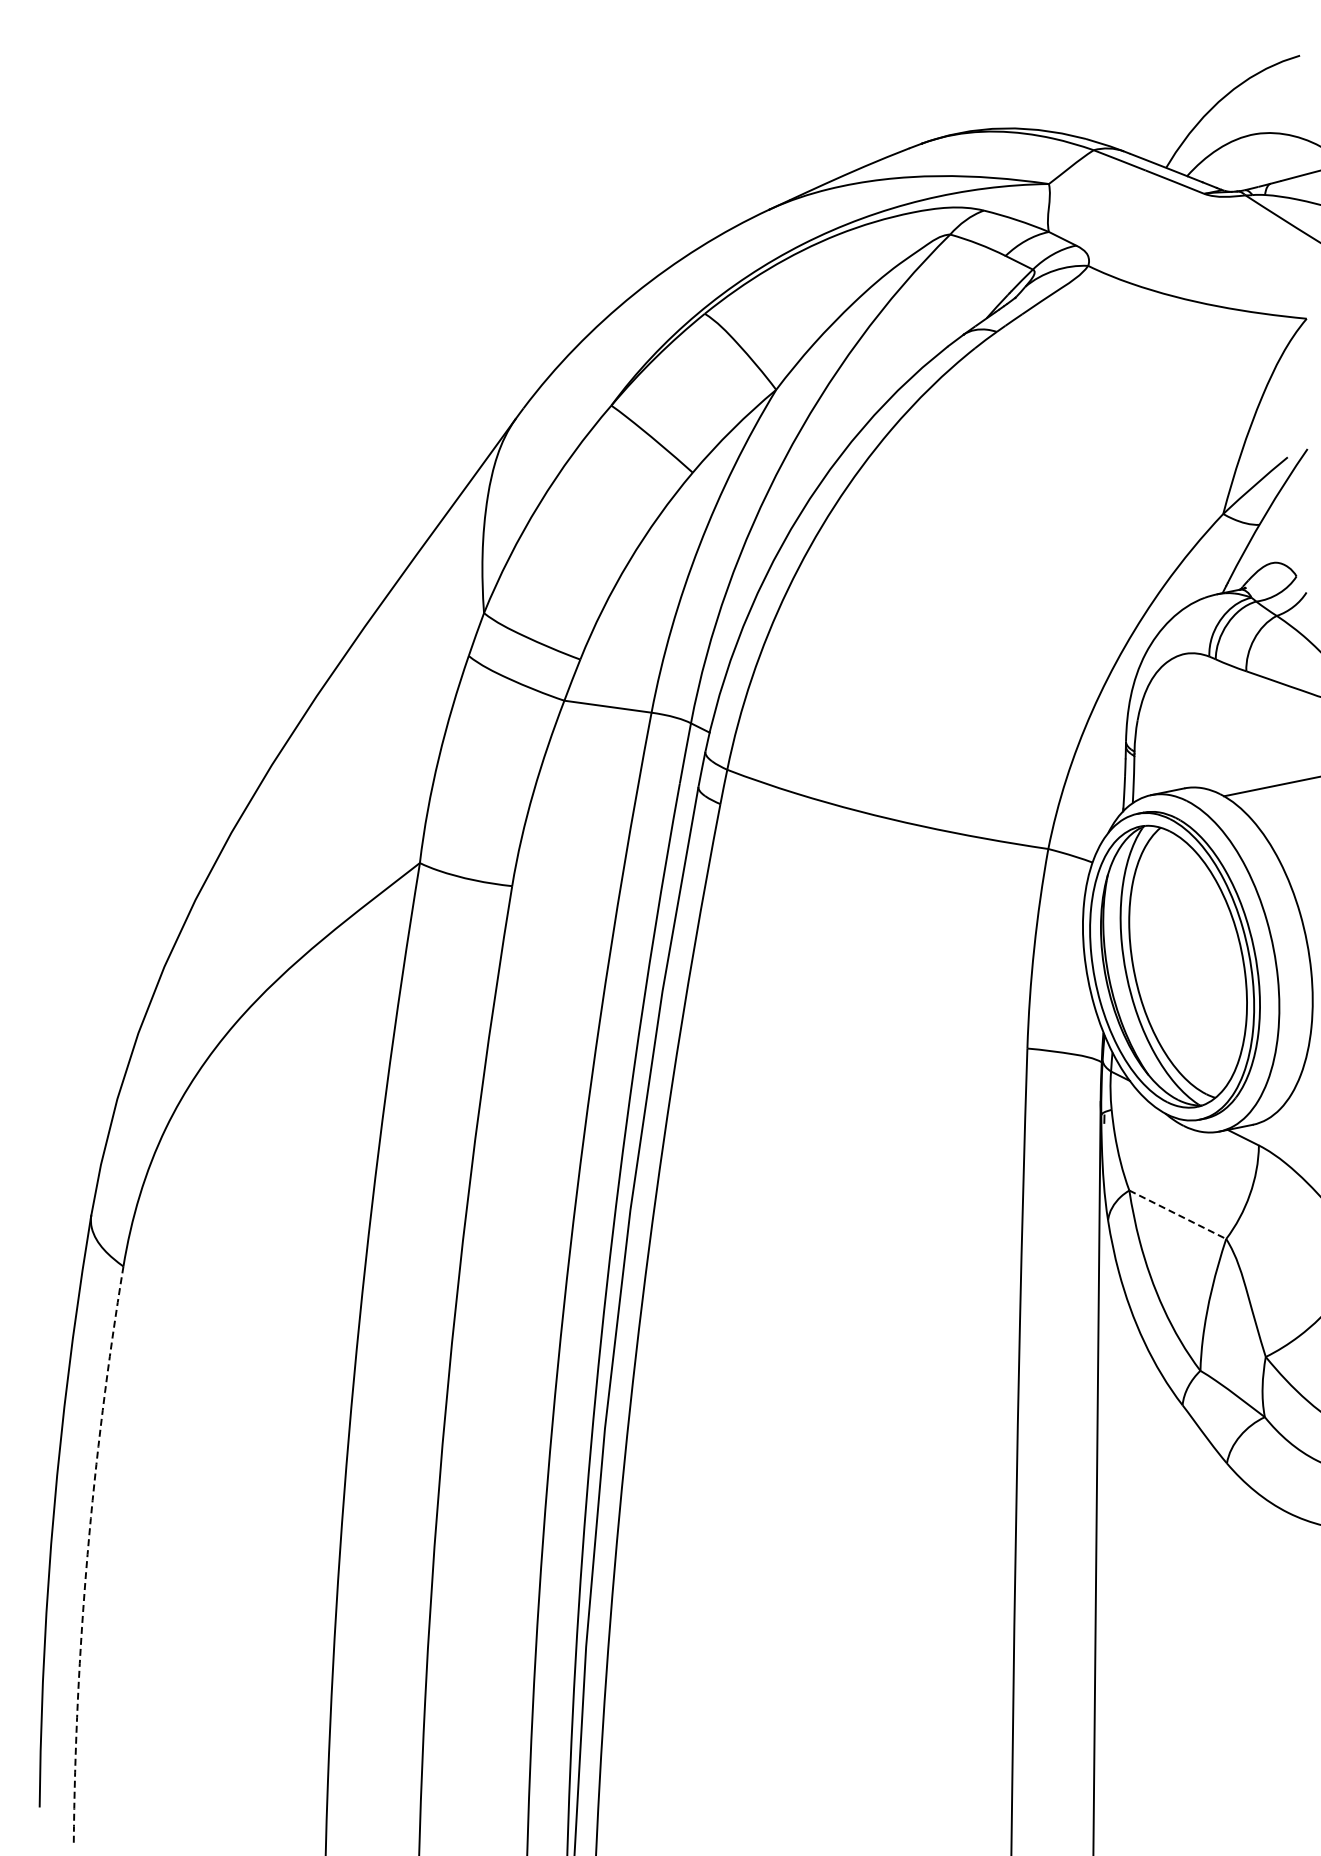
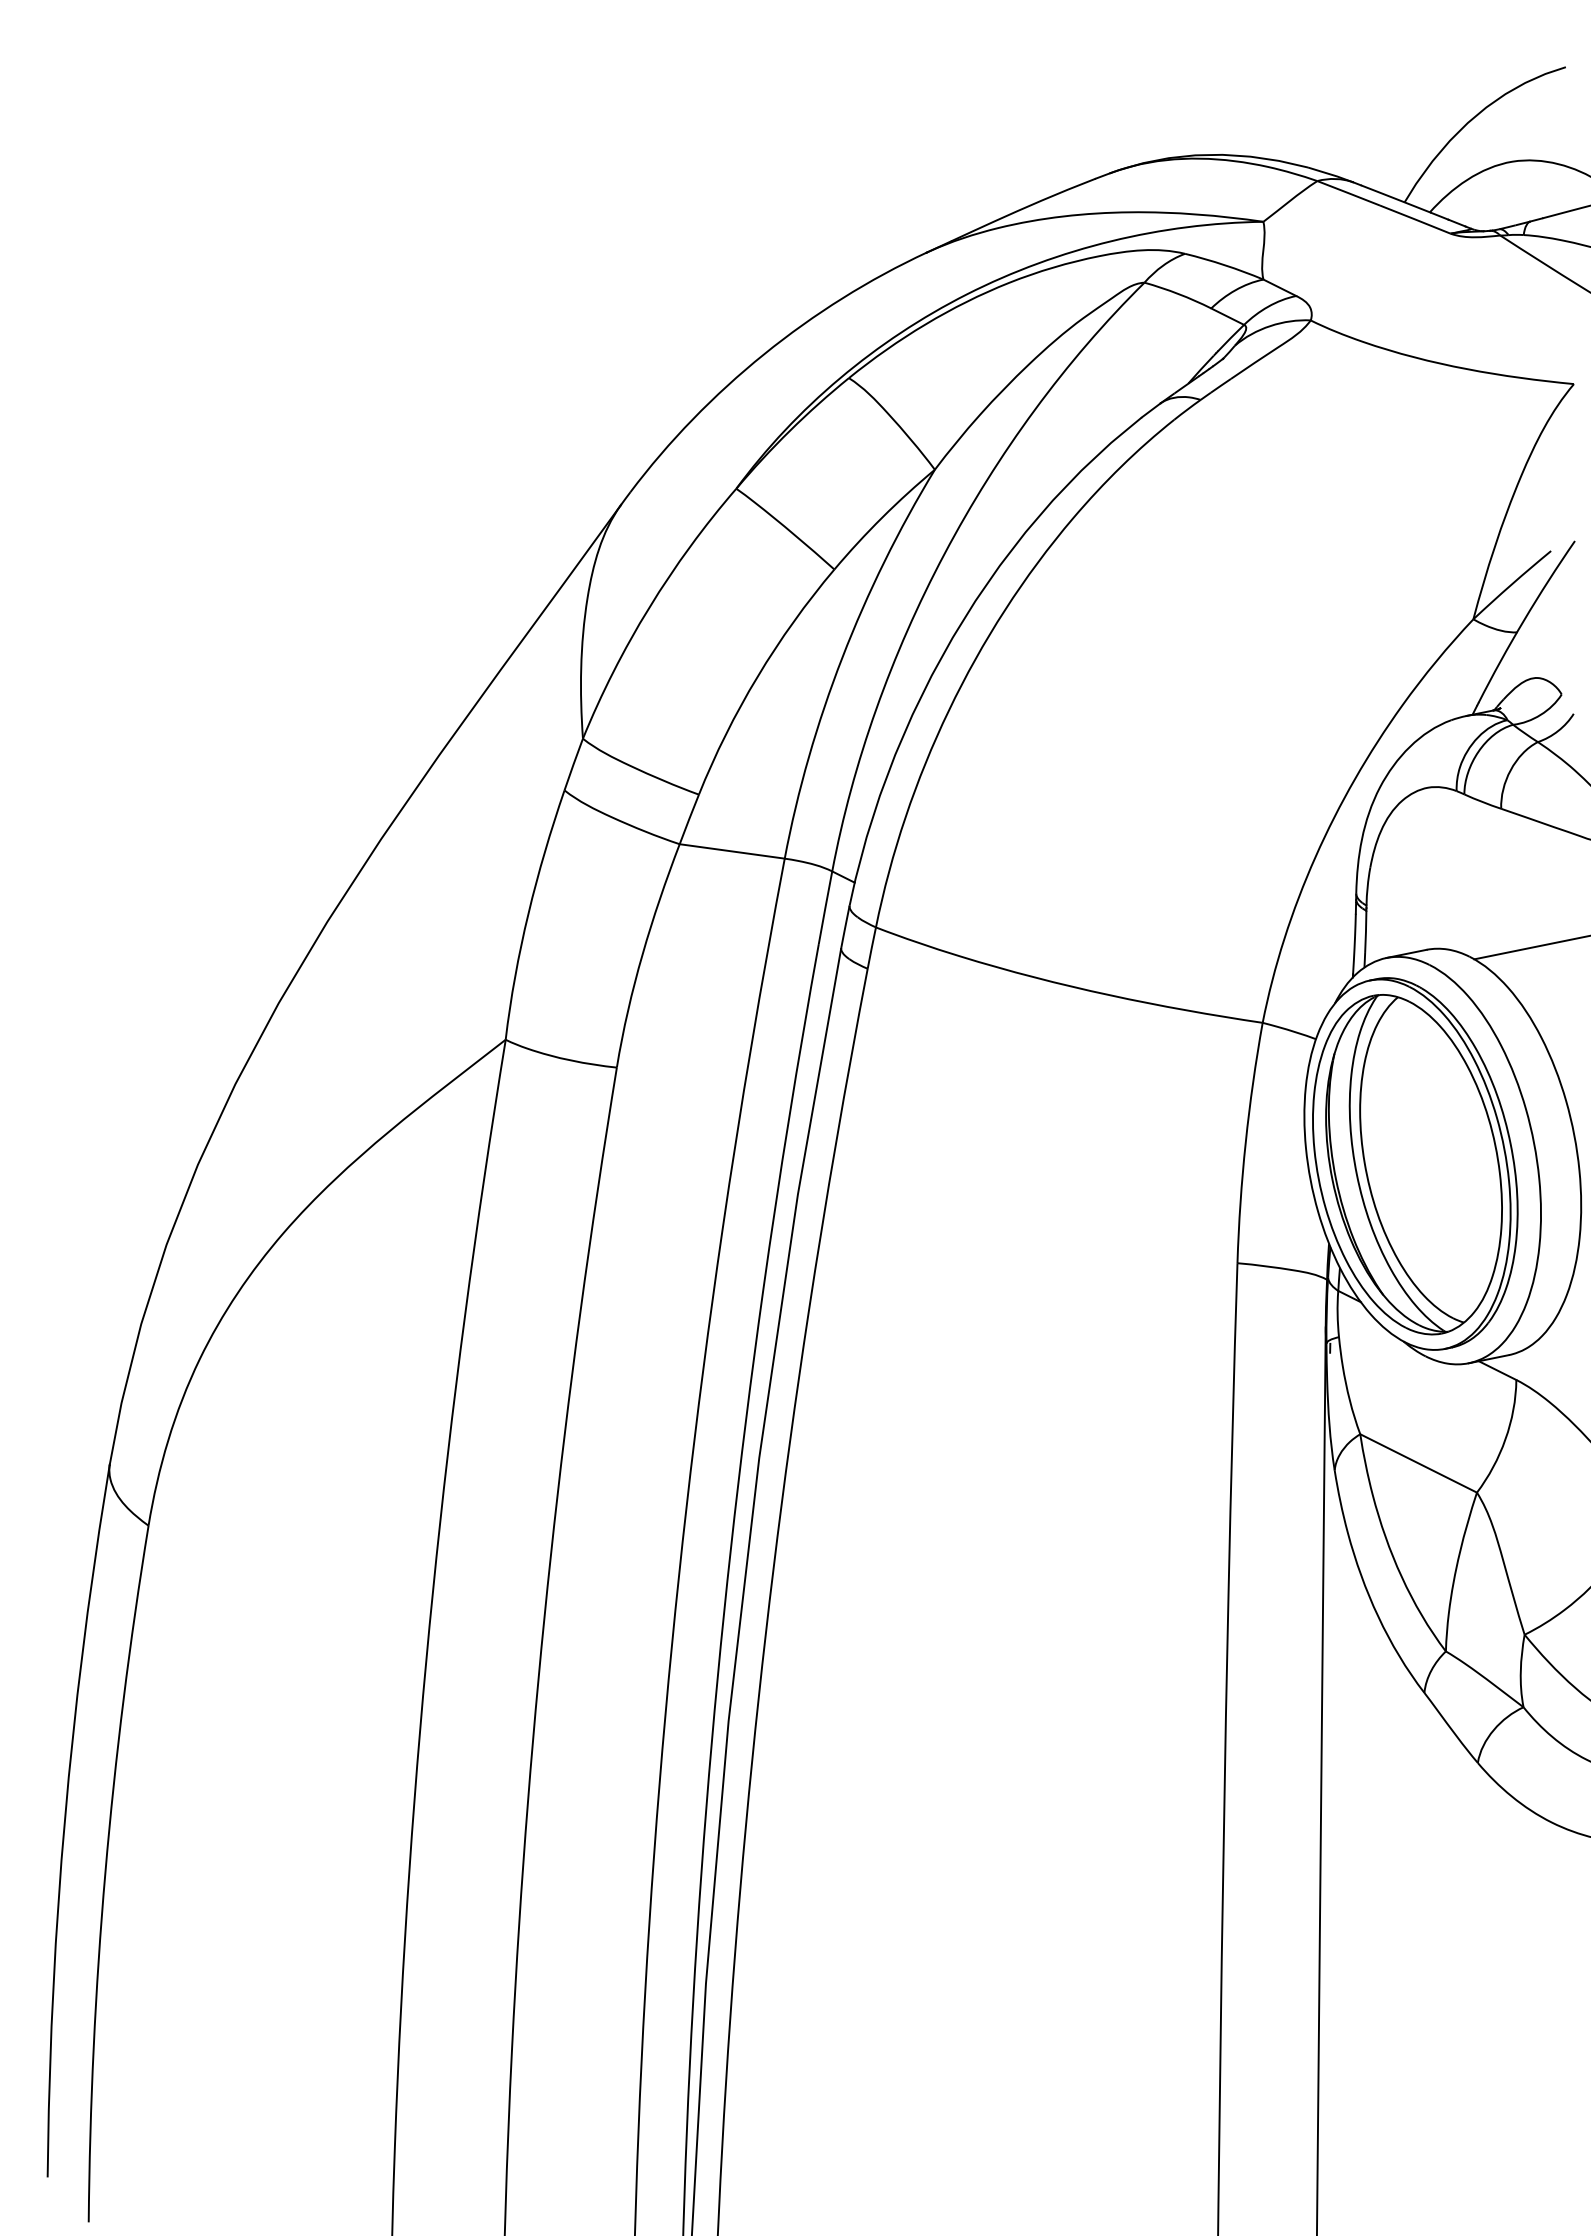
line: (1178, 1214) -> (1419, 1463), dashed -> solid
arc: (87, 1554) -> (105, 1872), dashed -> solid

